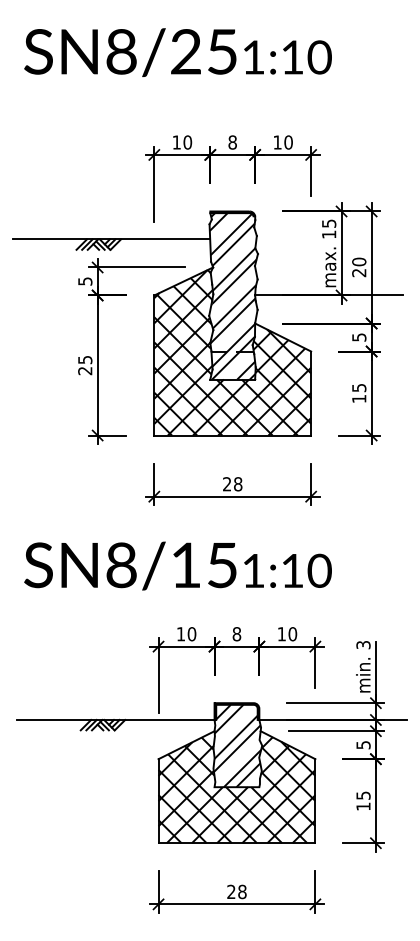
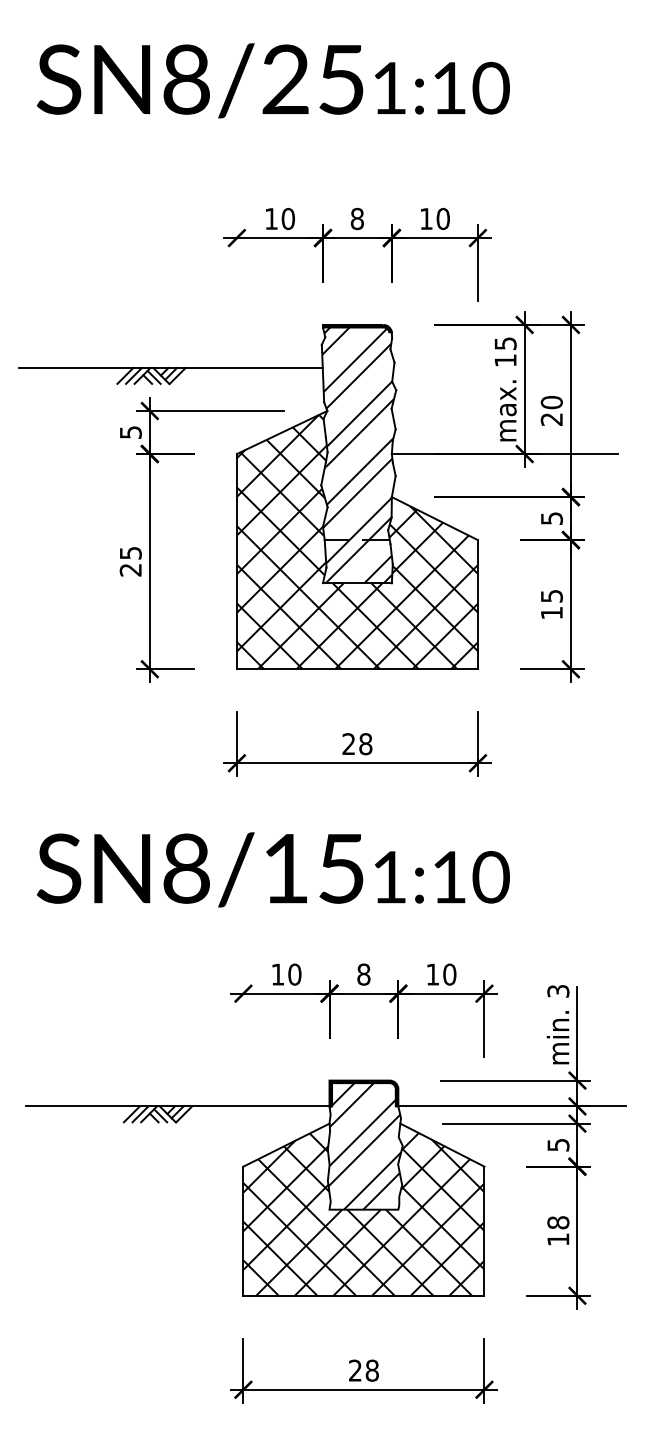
line: (154, 183) -> (237, 281), removed
line: (158, 675) -> (243, 1038), removed
text: (363, 795) -> (558, 1222), 15 -> 18

